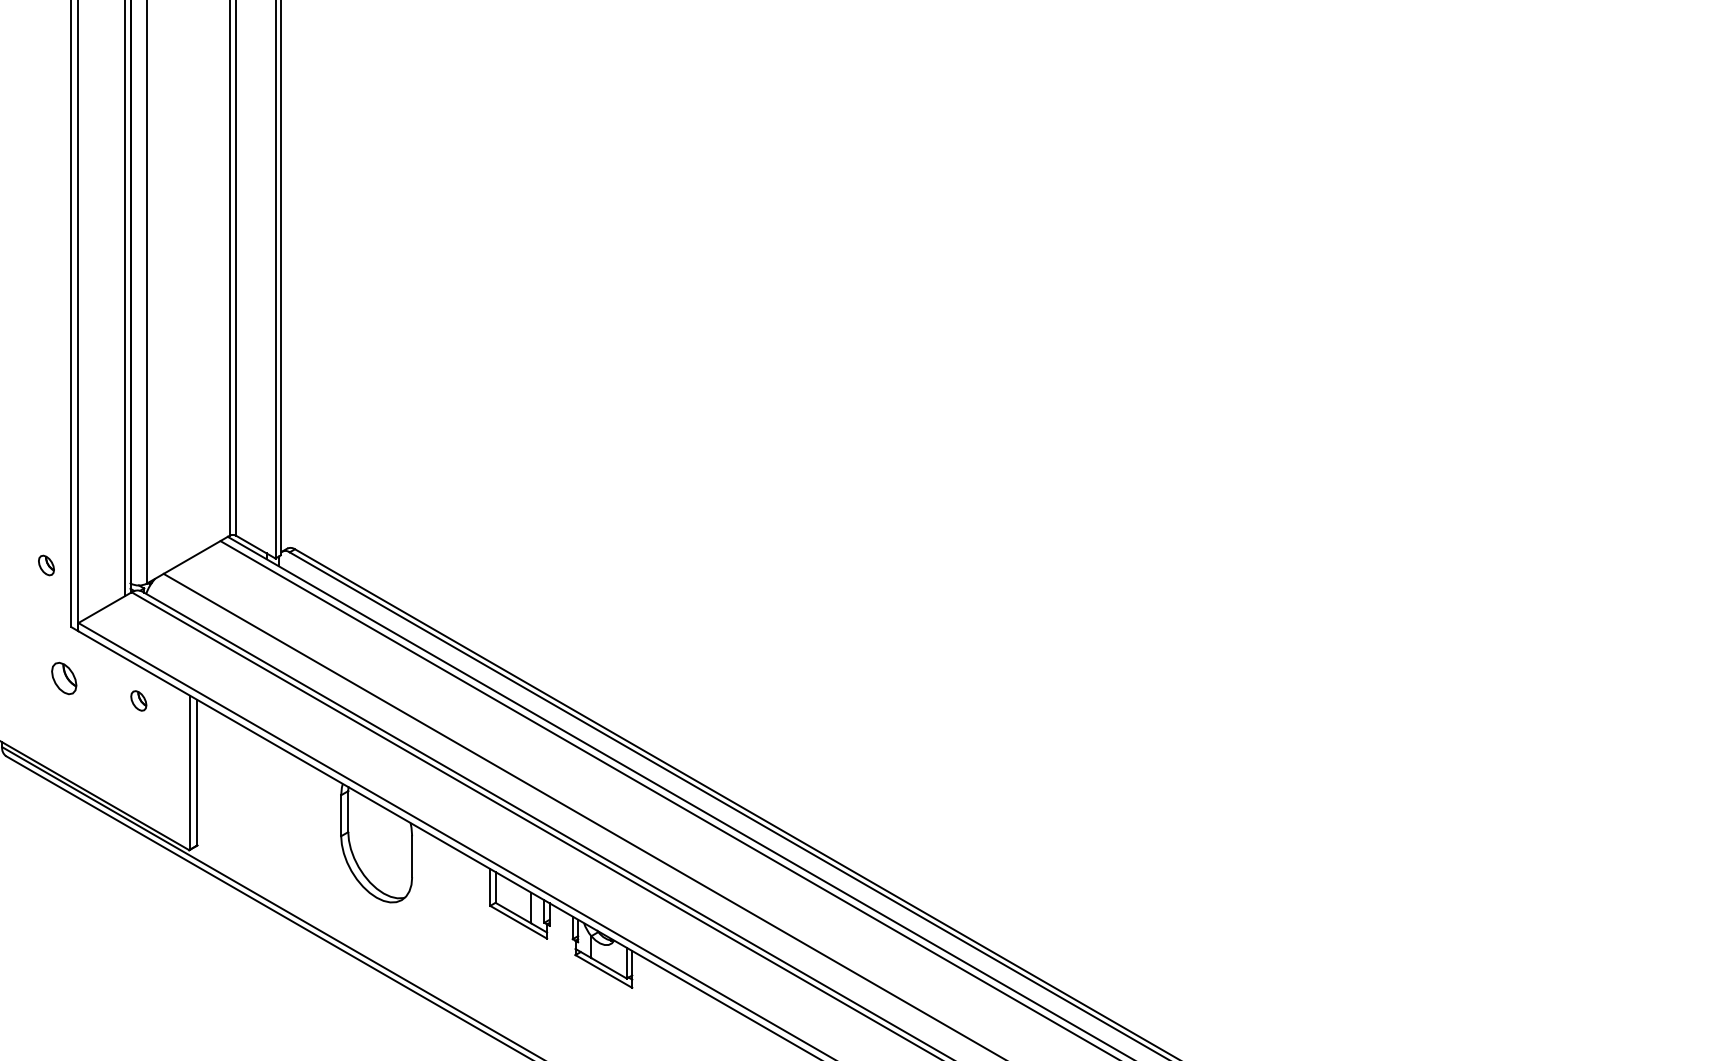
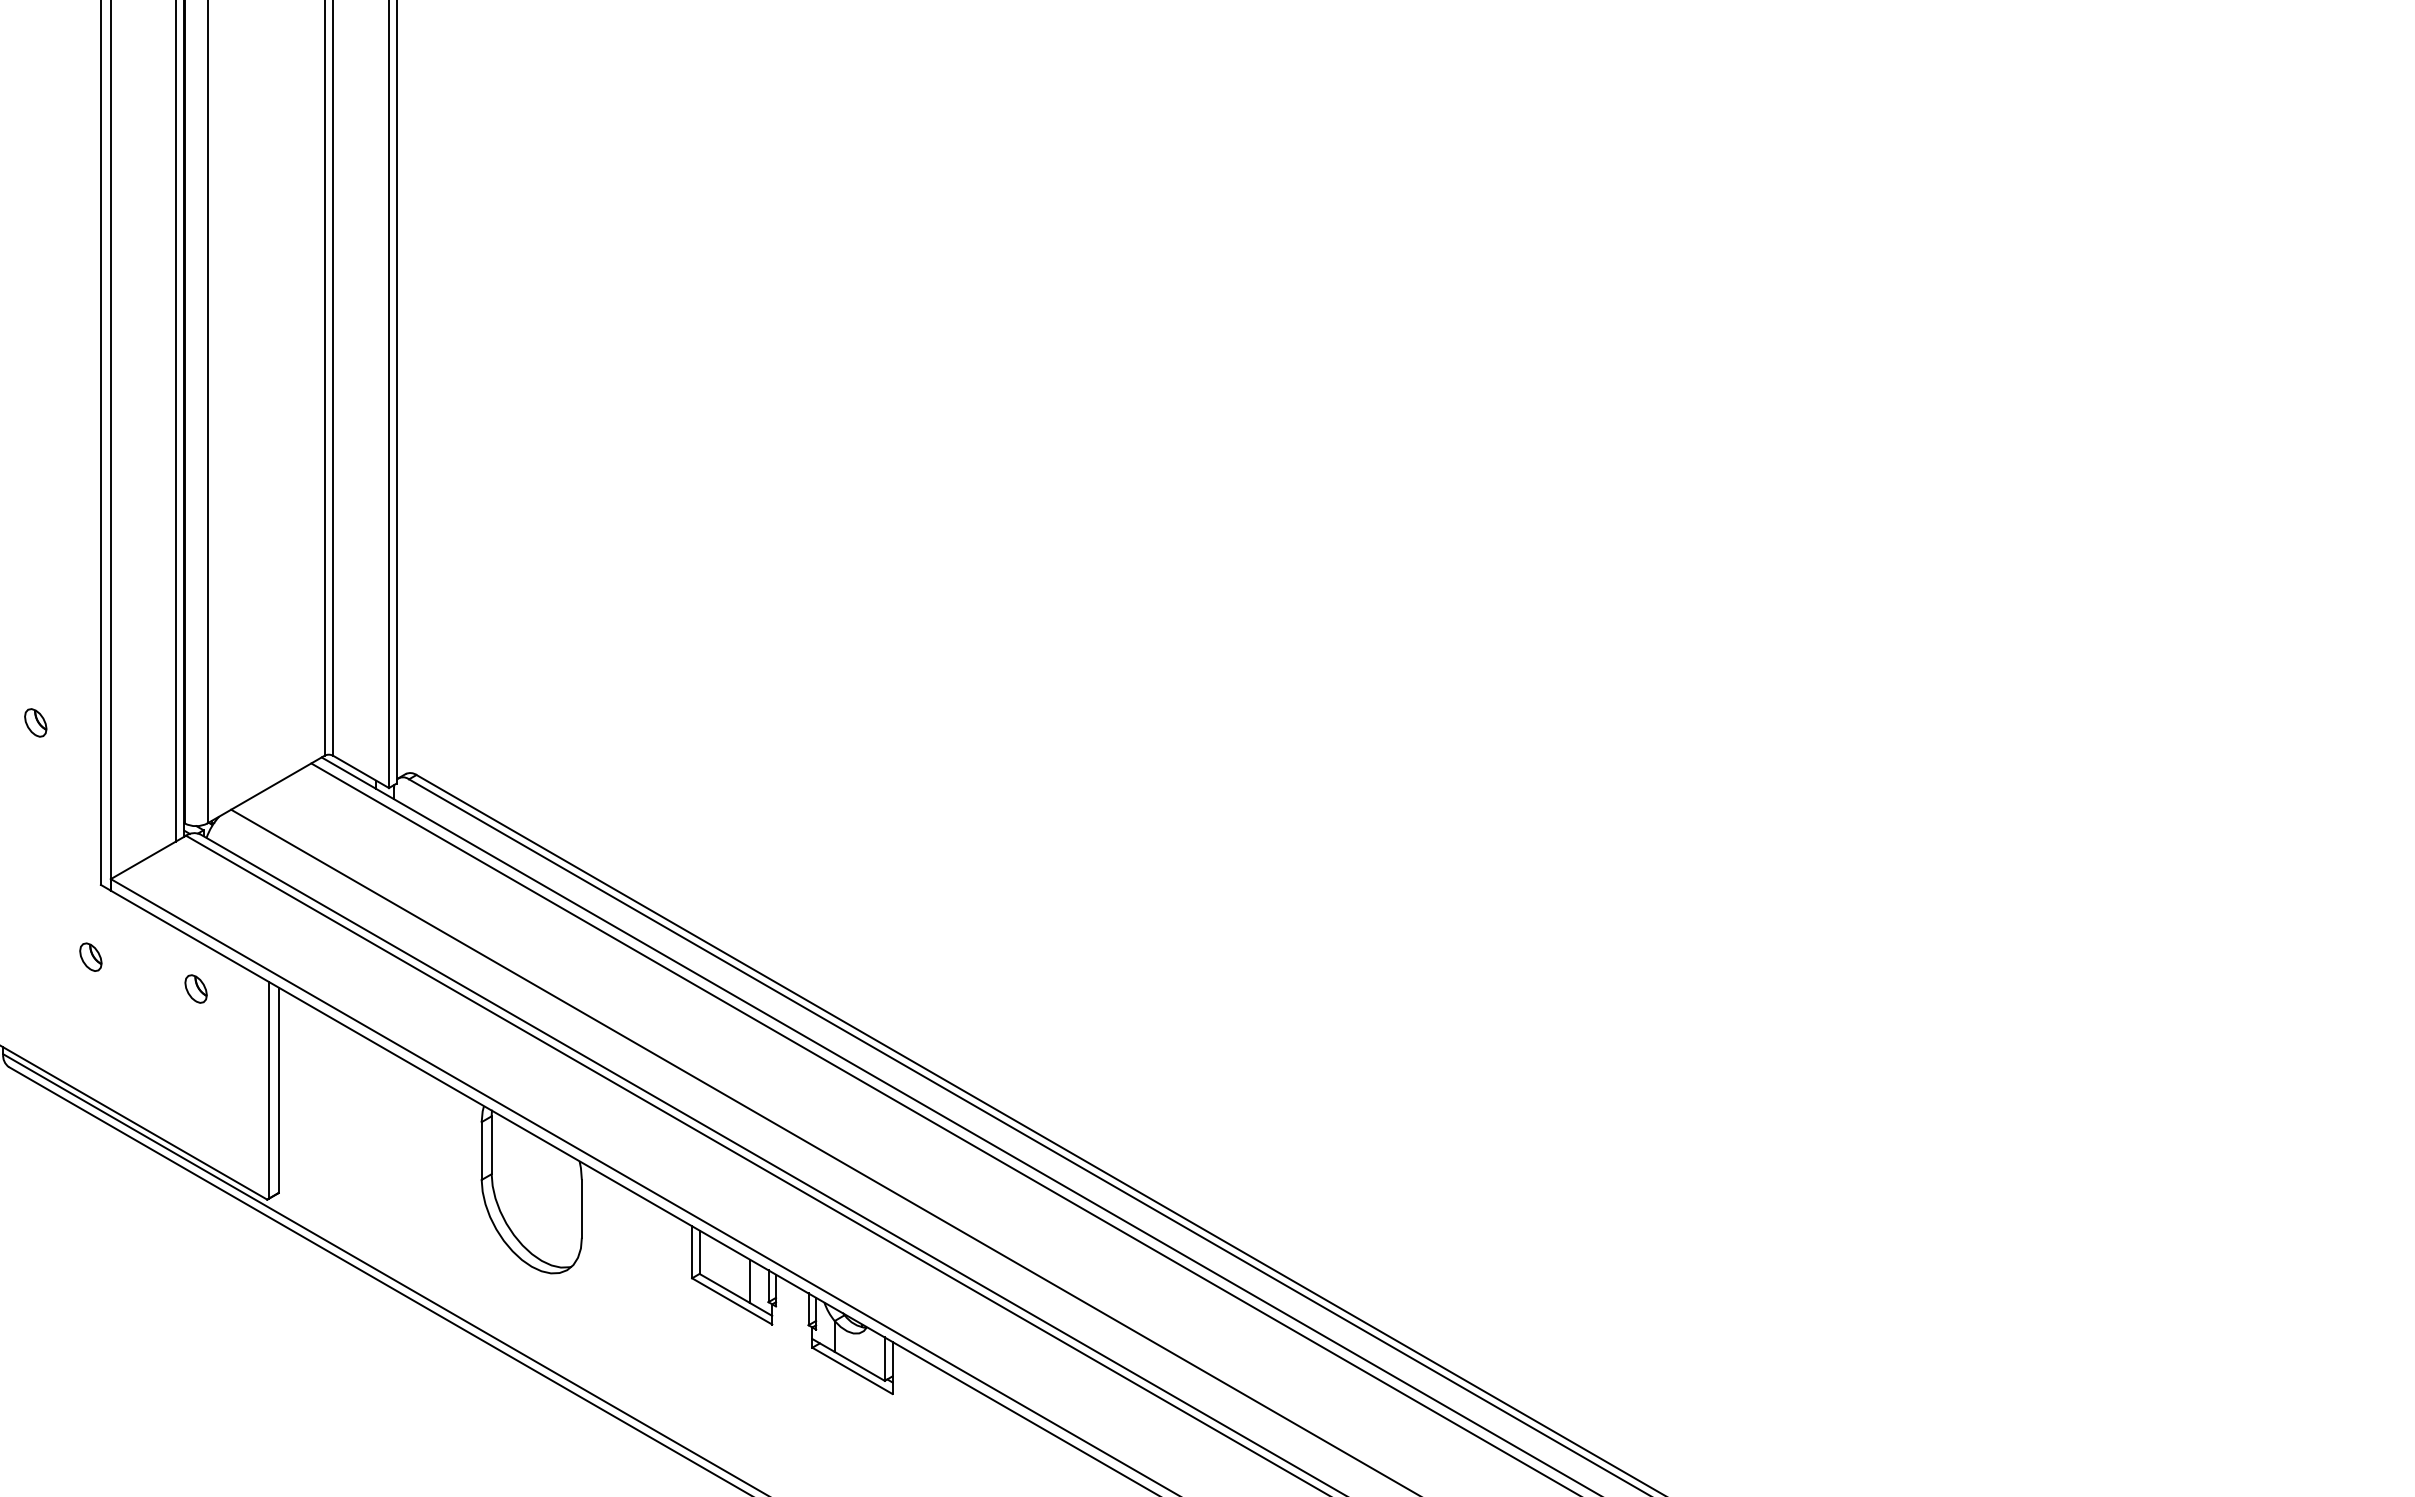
part: (46, 565) -> (35, 722), moved
part: (63, 677) -> (90, 956), size x0.62

